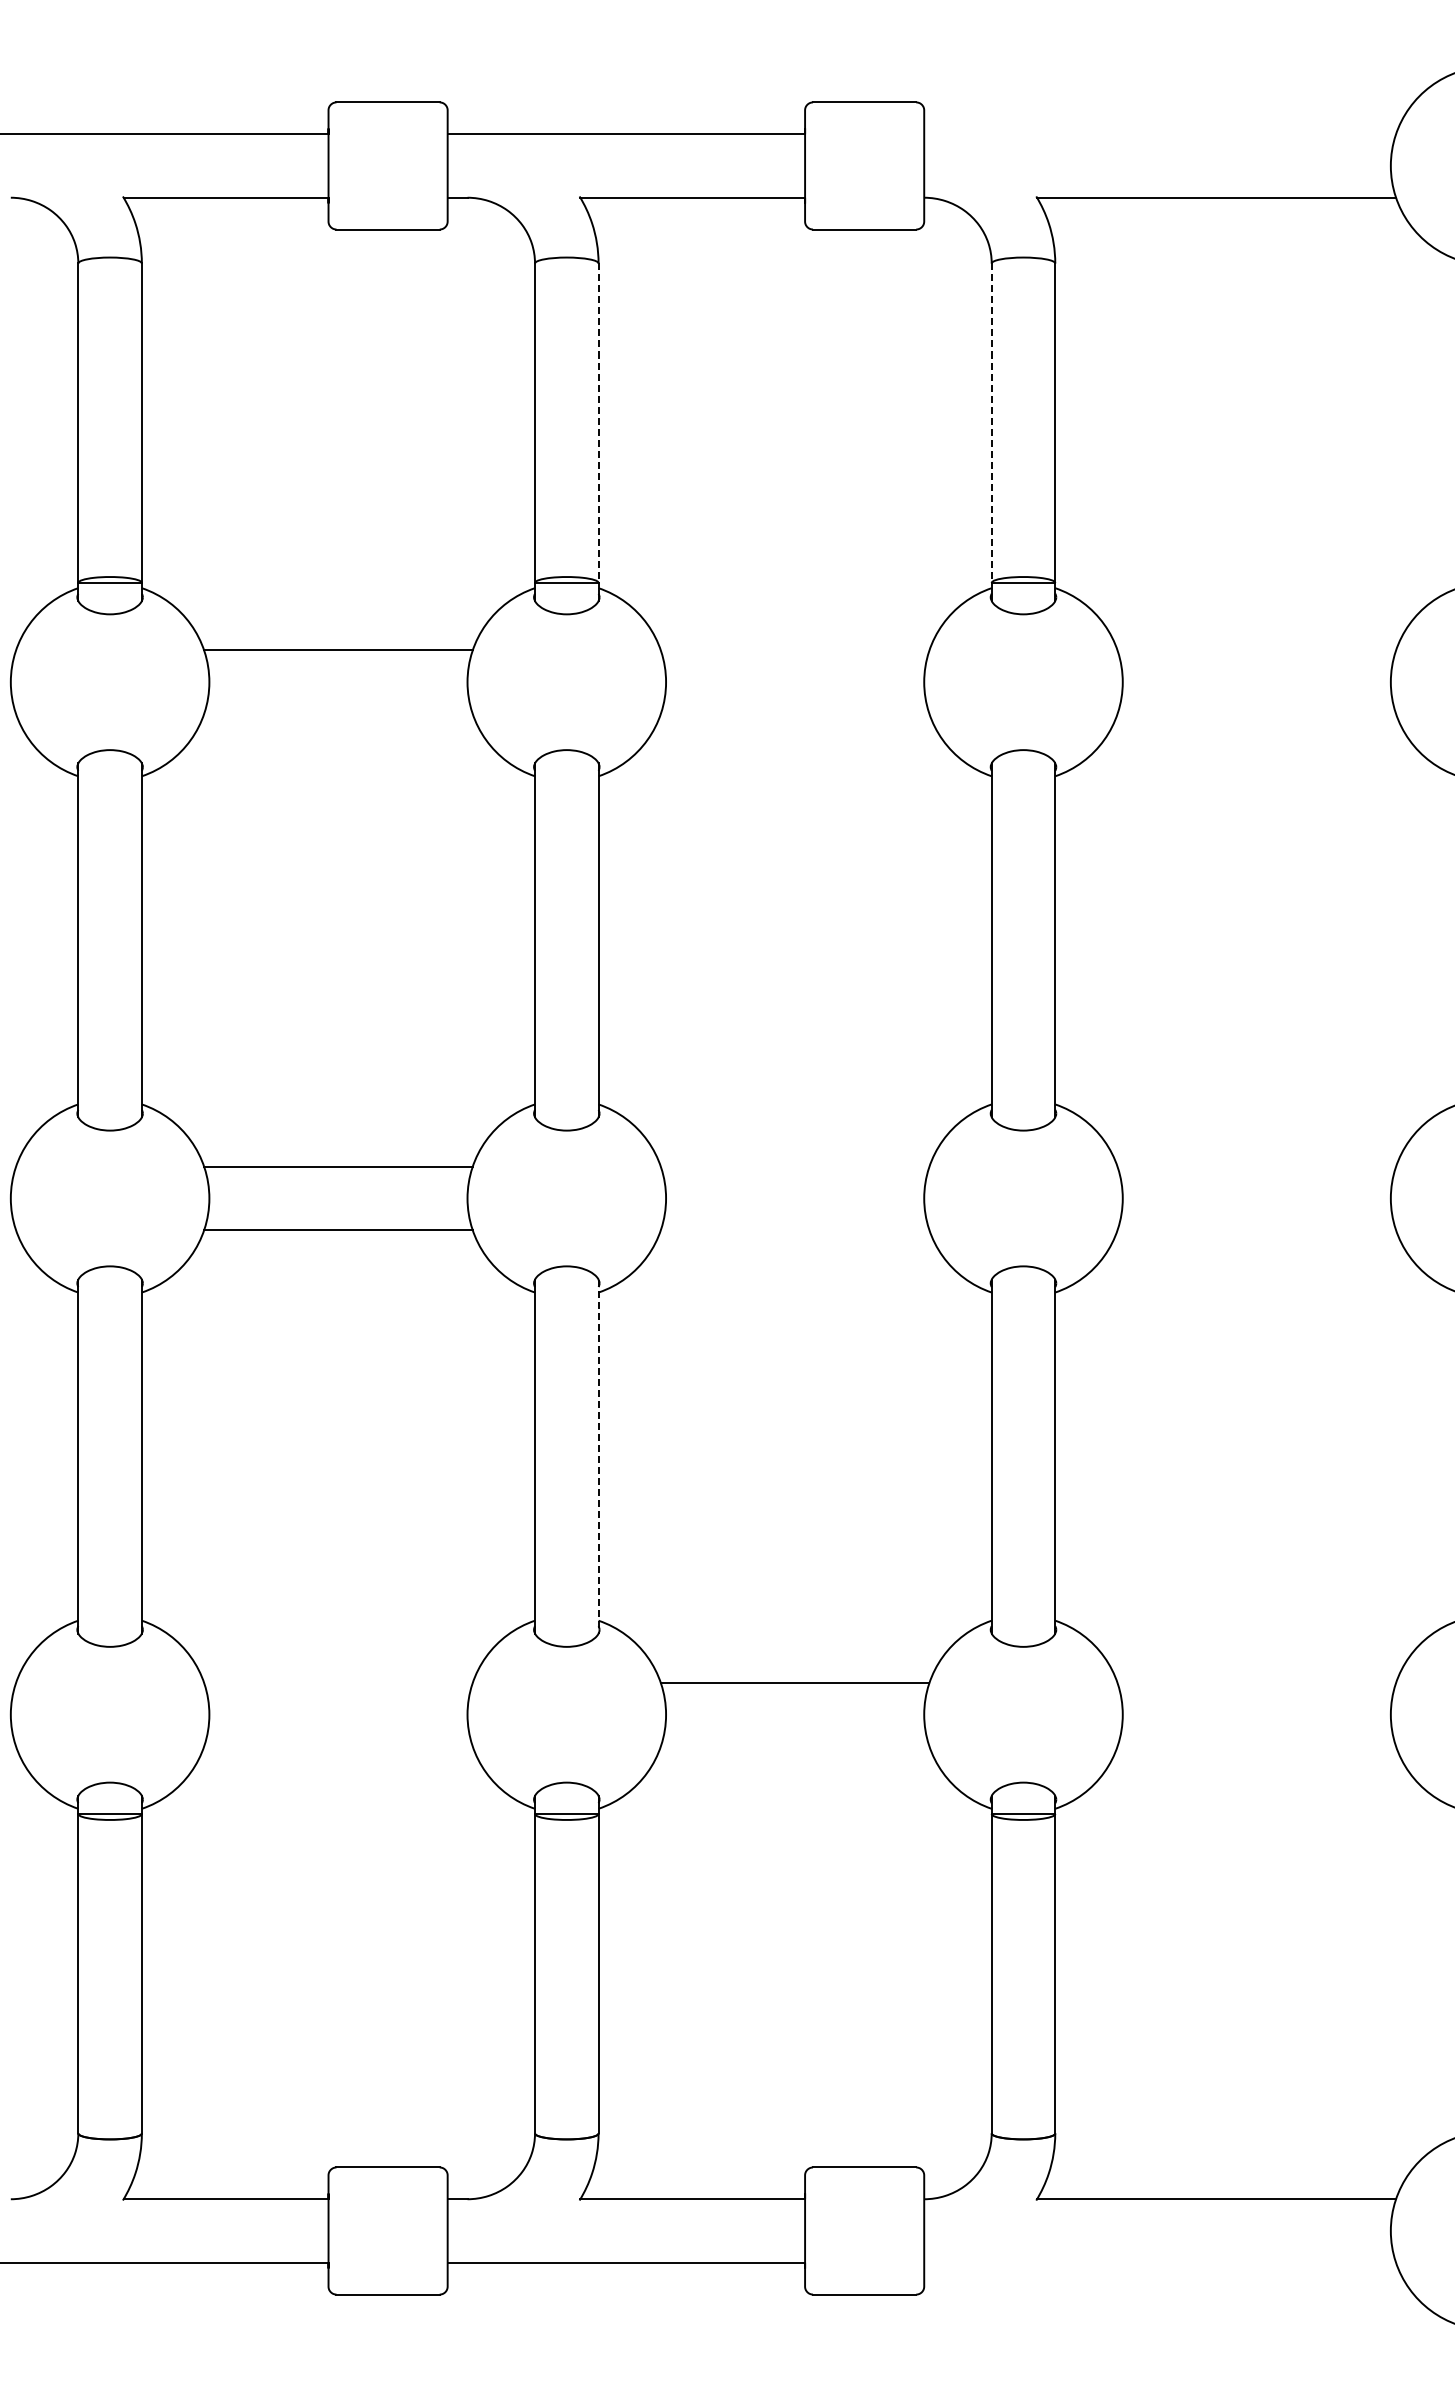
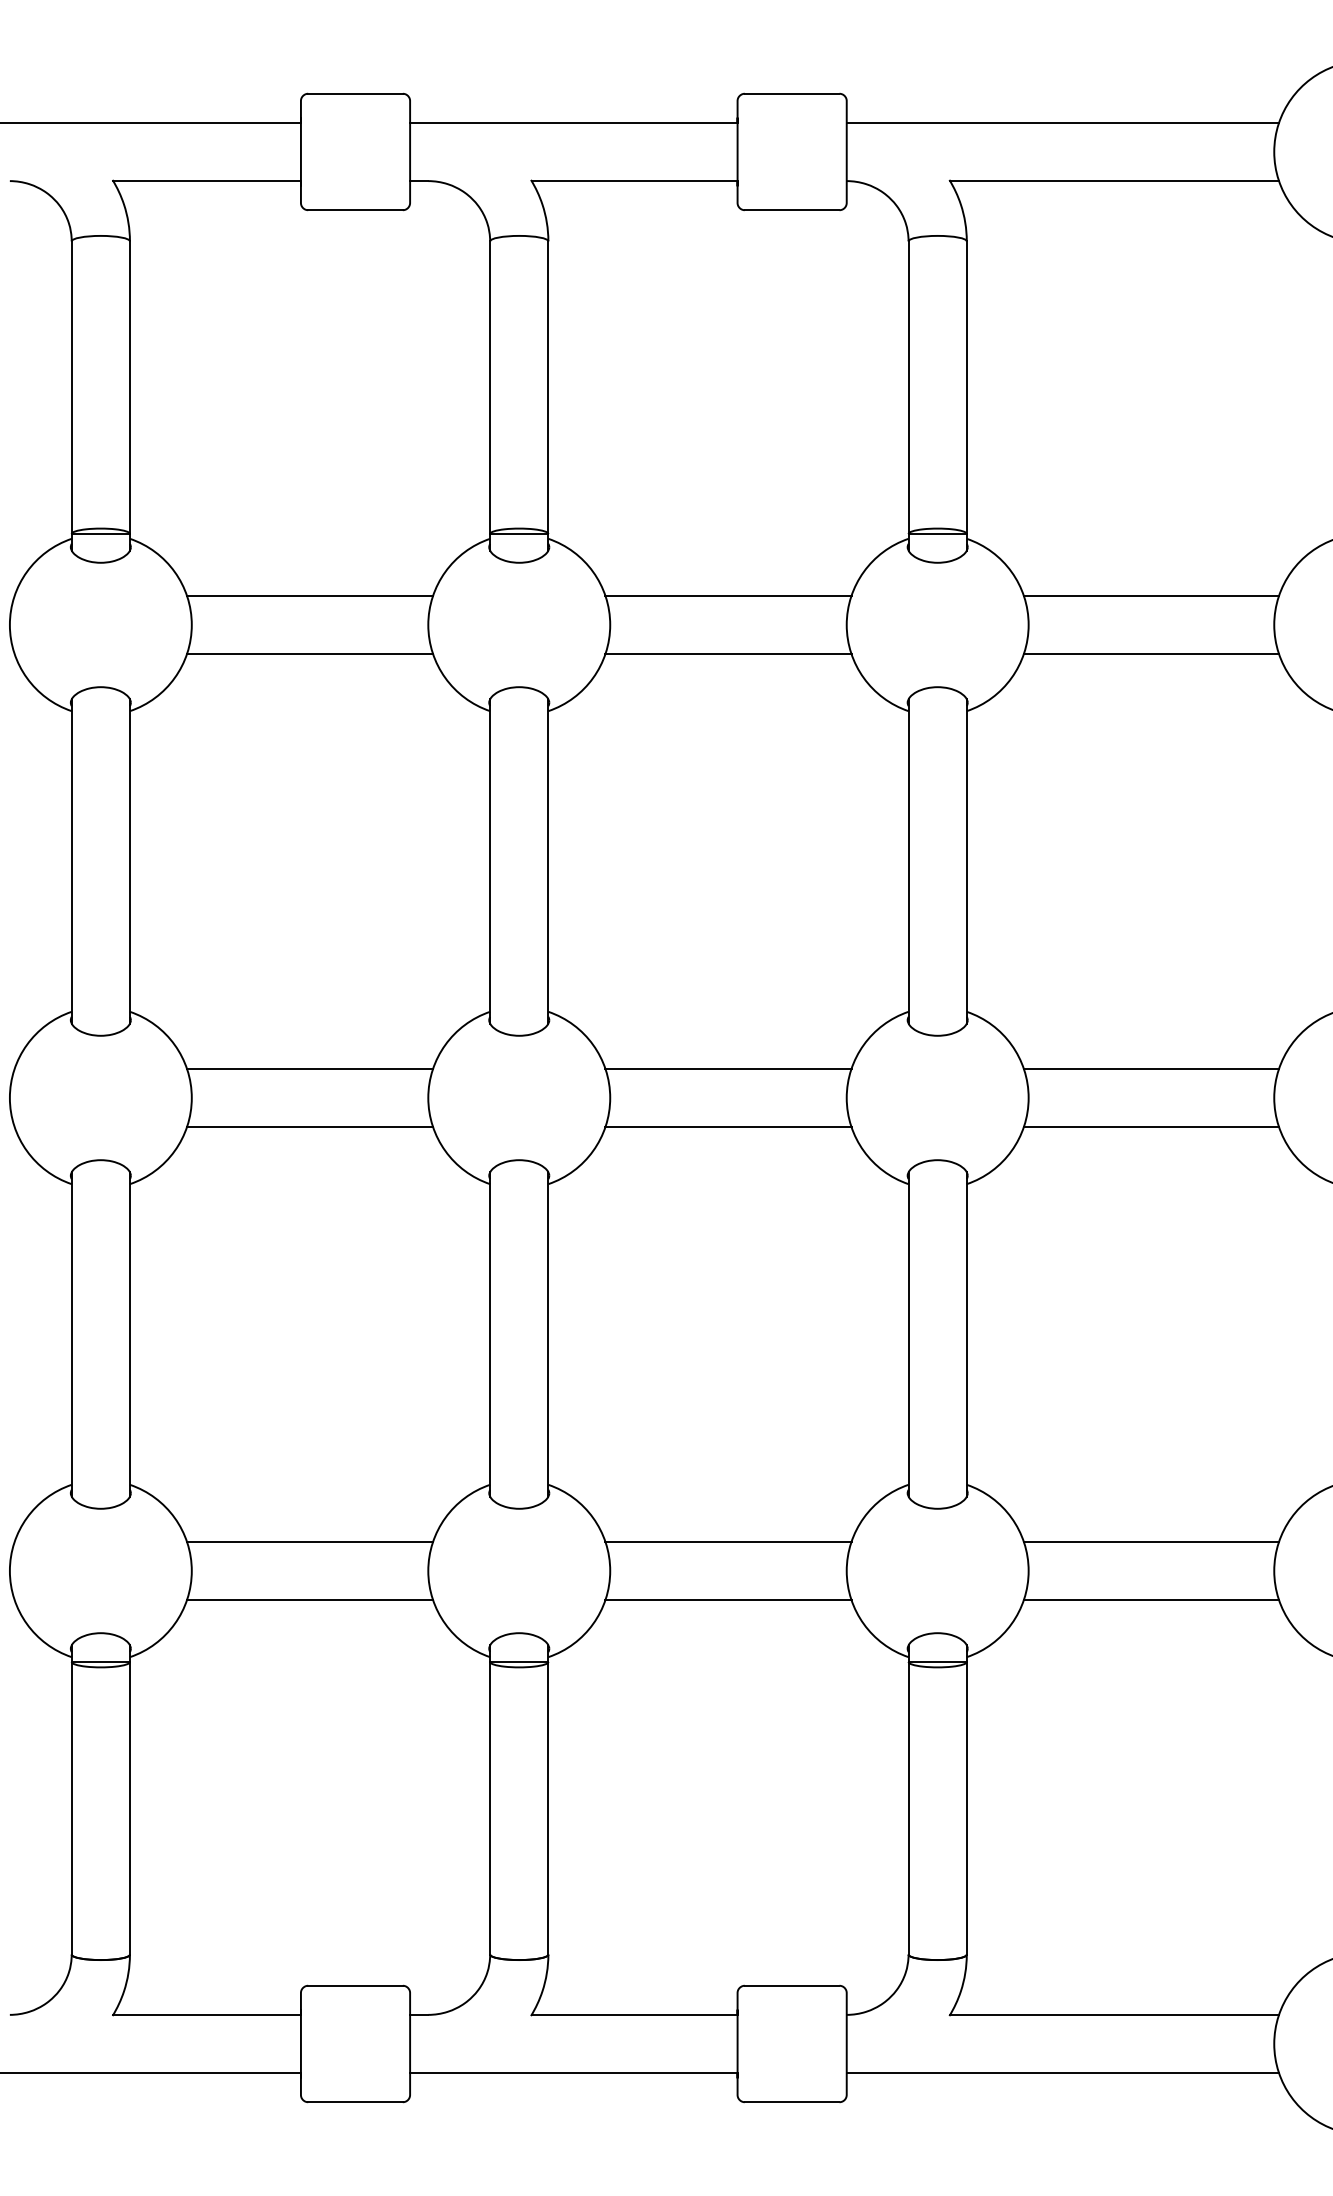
line: (1160, 134) -> (1063, 123), added
line: (598, 423) -> (548, 387), dashed -> solid
line: (991, 423) -> (908, 387), dashed -> solid
line: (794, 650) -> (727, 595), added
line: (1256, 650) -> (1151, 595), added
line: (338, 714) -> (310, 654), added
line: (794, 714) -> (727, 654), added
line: (1256, 714) -> (1151, 654), added
line: (794, 1166) -> (727, 1068), added
line: (1256, 1166) -> (1151, 1068), added
line: (794, 1230) -> (727, 1127), added
line: (1256, 1230) -> (1151, 1127), added
line: (598, 1457) -> (548, 1335), dashed -> solid
line: (338, 1682) -> (310, 1541), added
line: (1256, 1682) -> (1151, 1541), added
line: (338, 1746) -> (310, 1600), added
line: (794, 1746) -> (727, 1600), added
line: (1256, 1746) -> (1151, 1600), added
line: (1160, 2262) -> (1063, 2072), added

